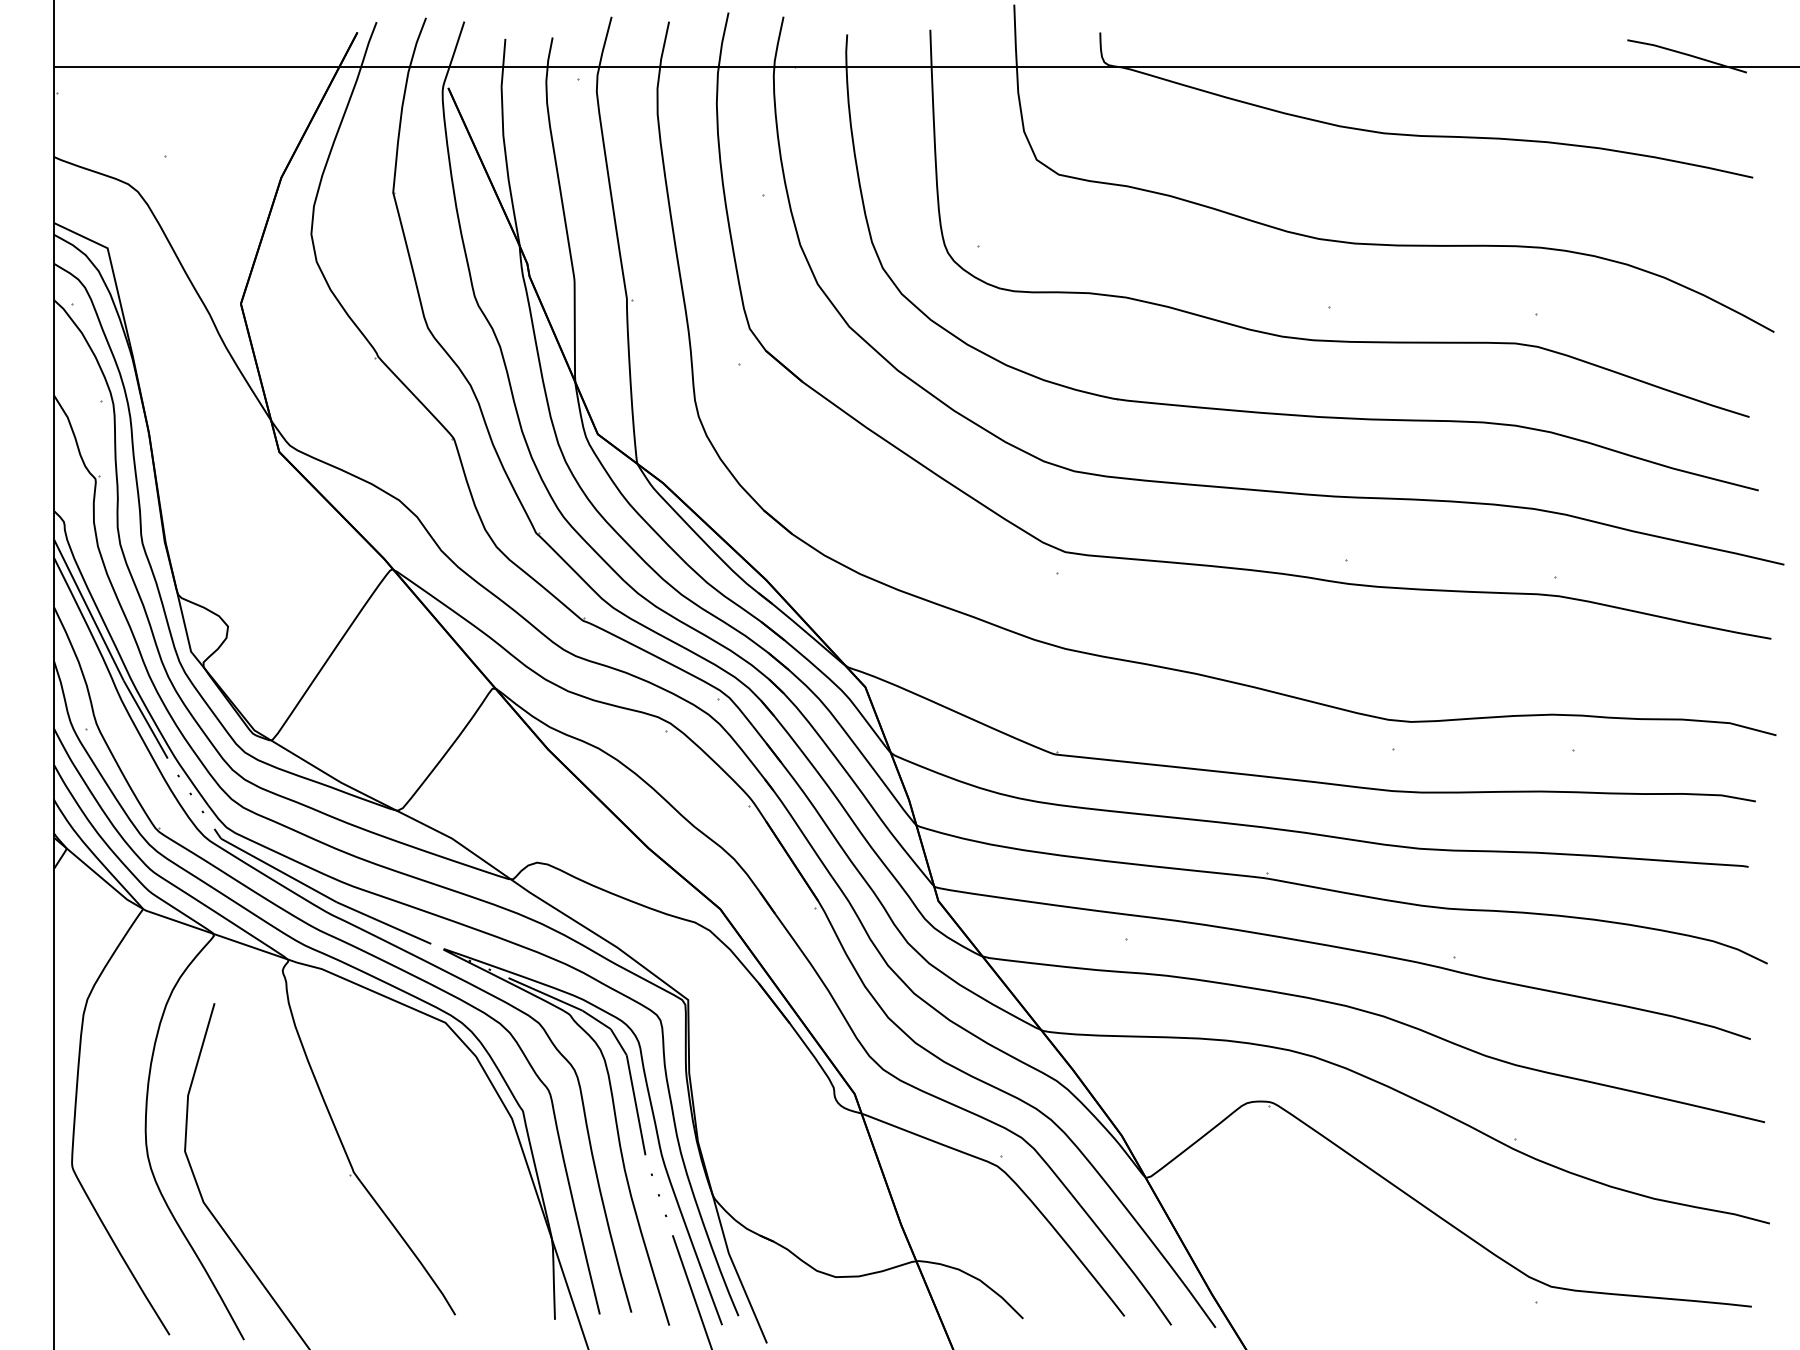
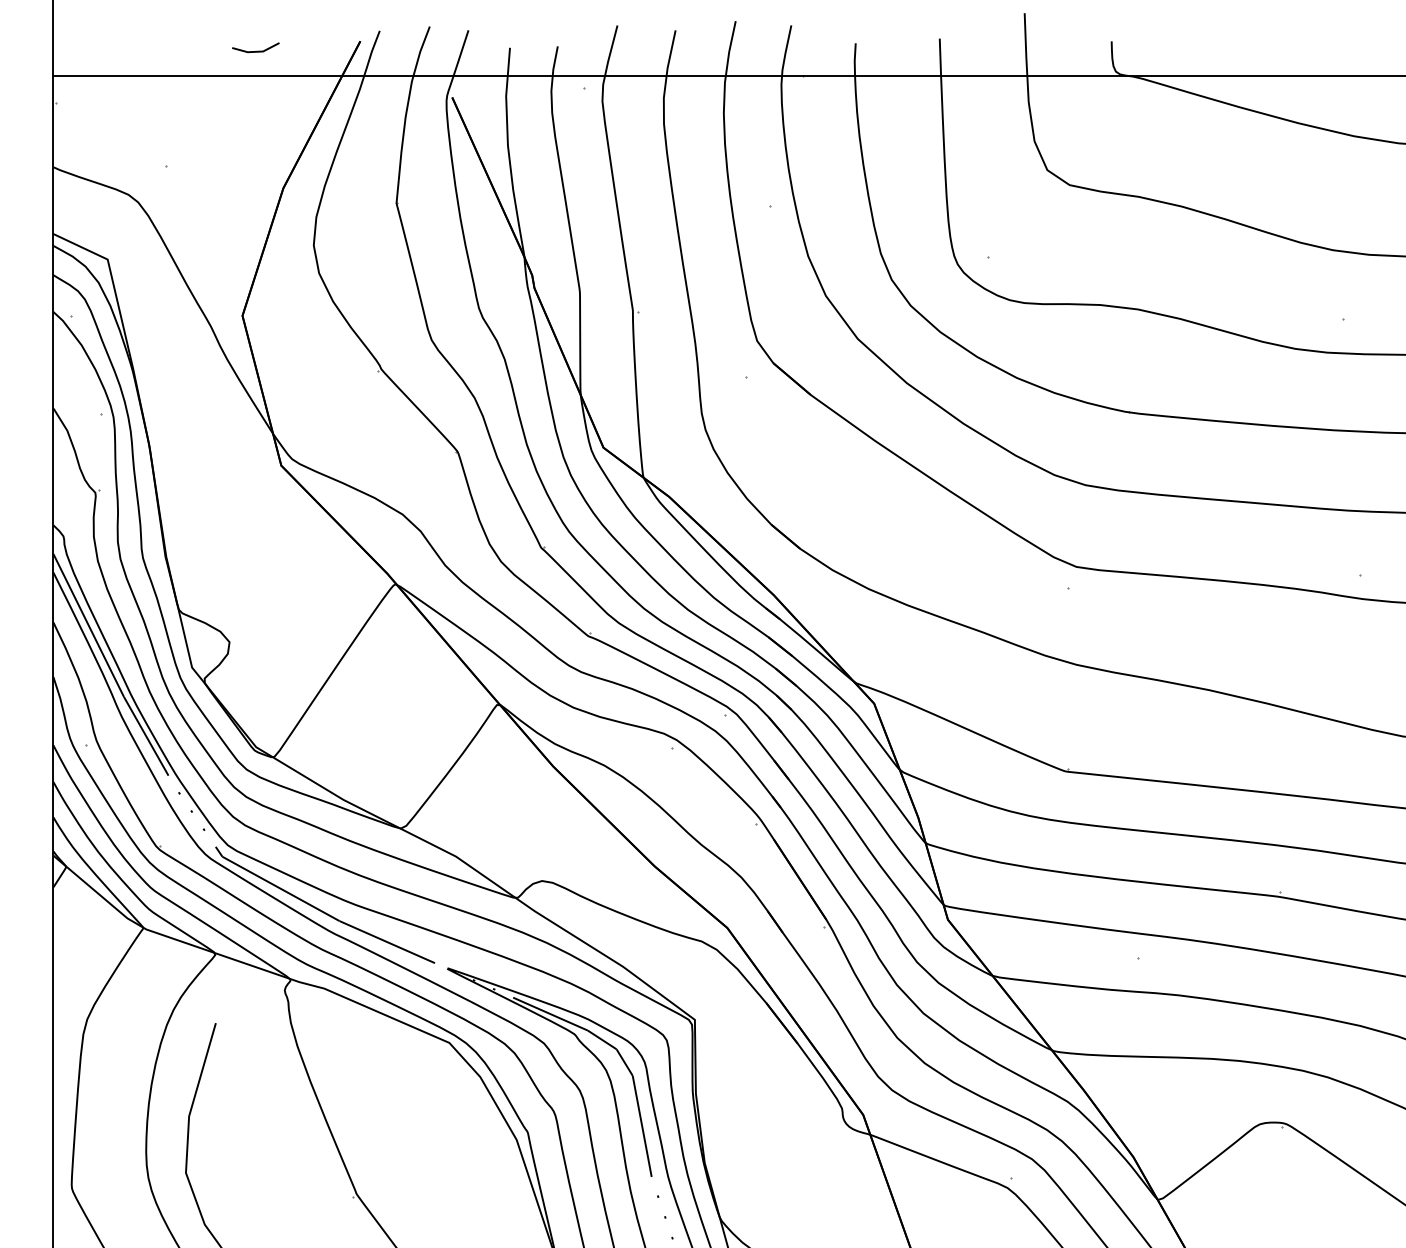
line: (255, 41) -> (257, 50), added

